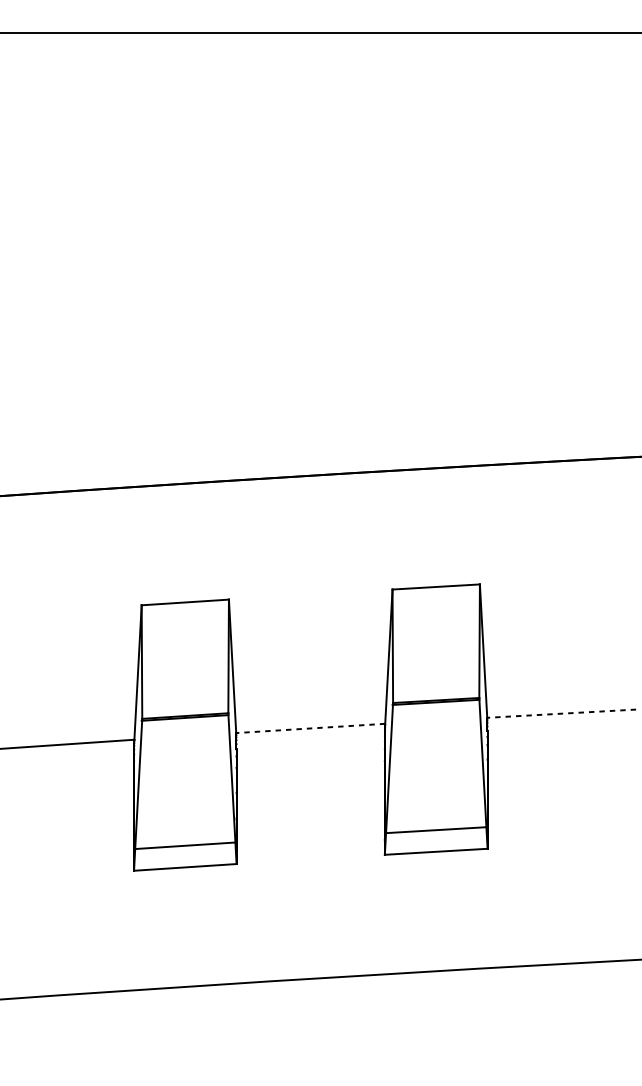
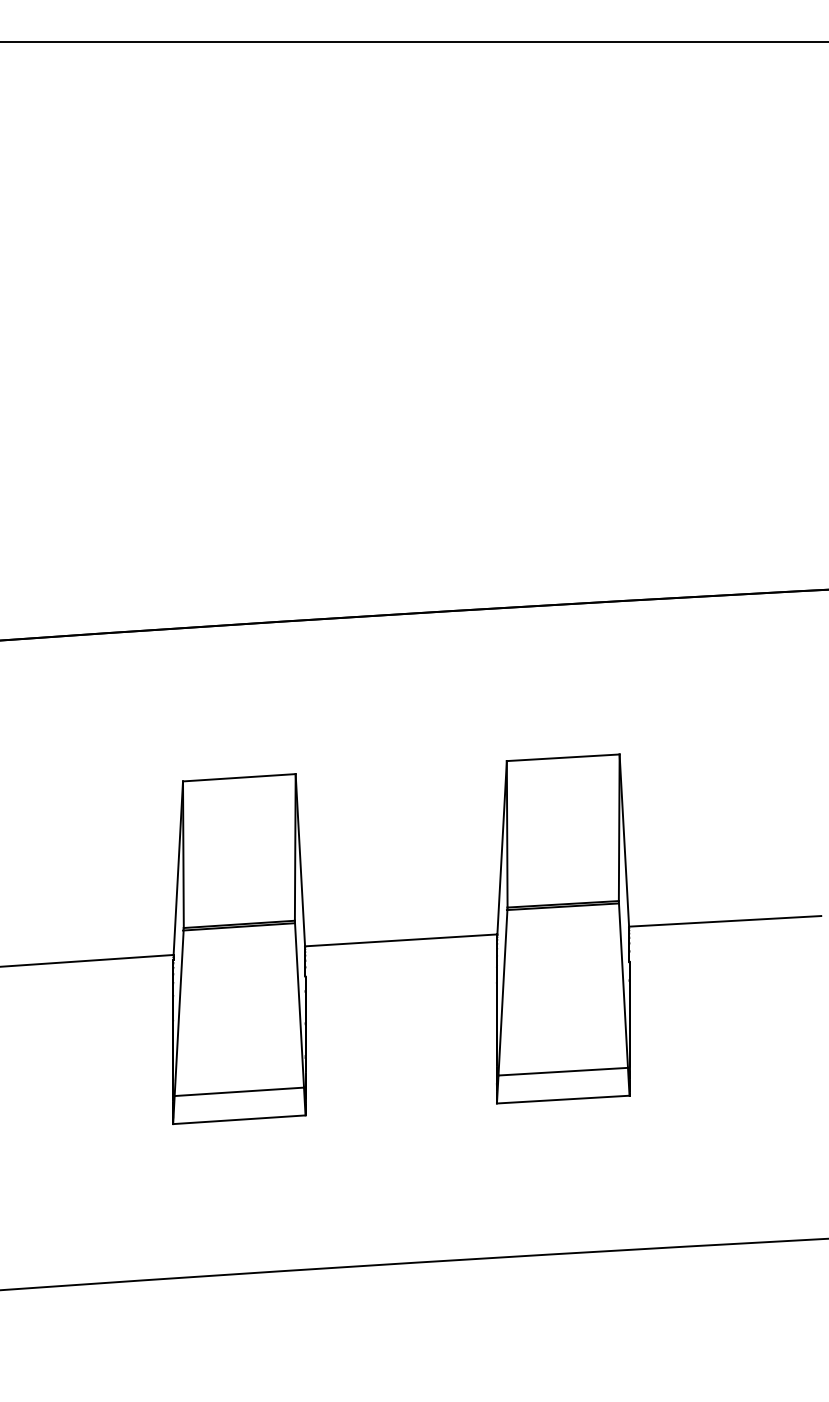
line: (561, 713) -> (724, 921), dashed -> solid
line: (310, 728) -> (400, 940), dashed -> solid

